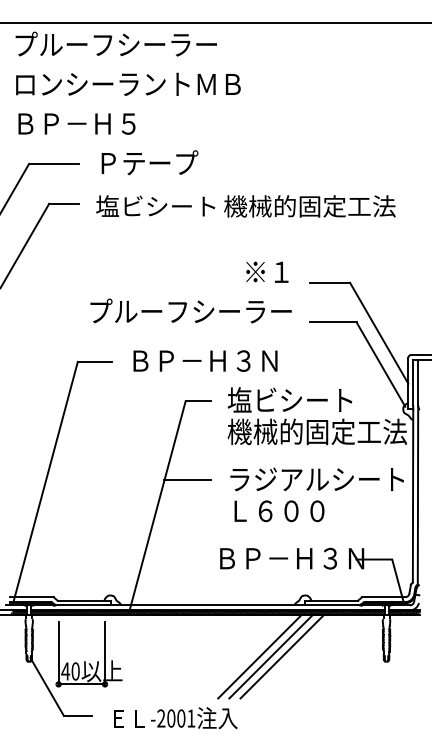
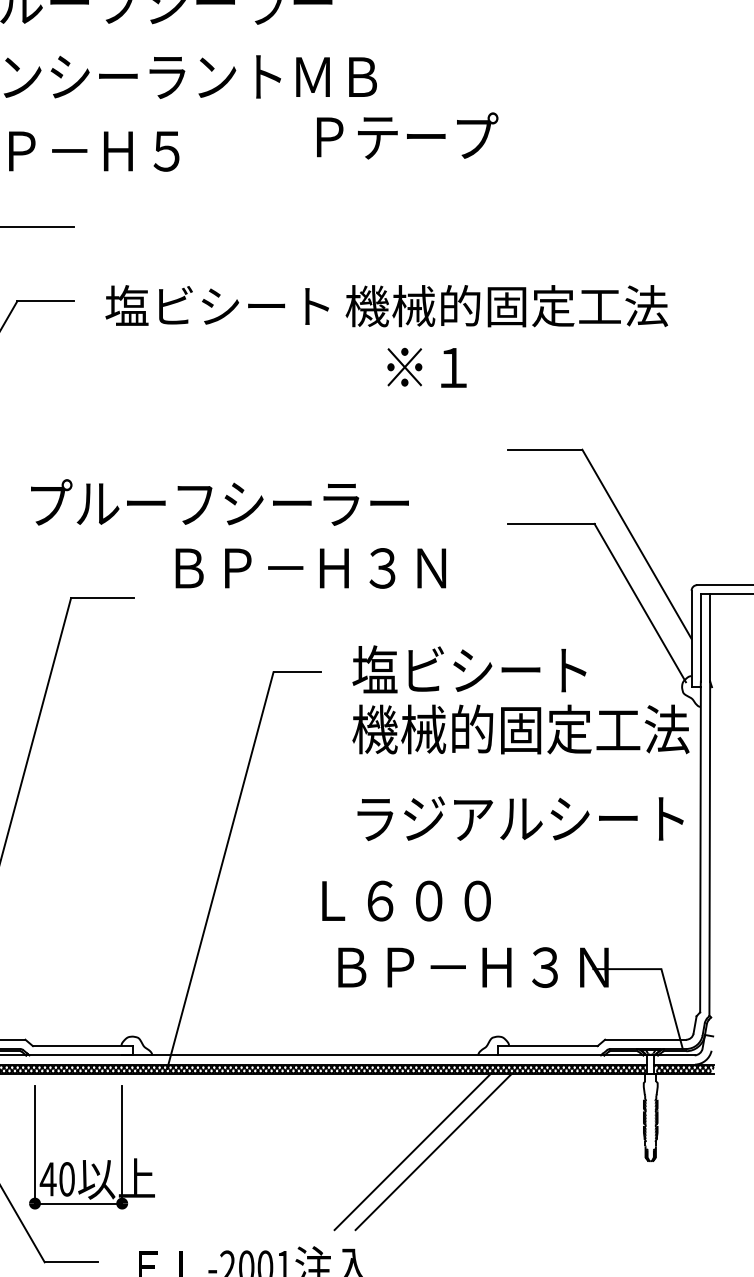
text: (149, 162) -> (406, 135), moved
text: (267, 271) -> (427, 366), moved
text: (190, 310) -> (218, 501), moved
text: (205, 360) -> (310, 567), moved
line: (187, 480) -> (277, 820), removed
text: (279, 511) -> (406, 901), moved
line: (281, 656) -> (453, 1151), removed

